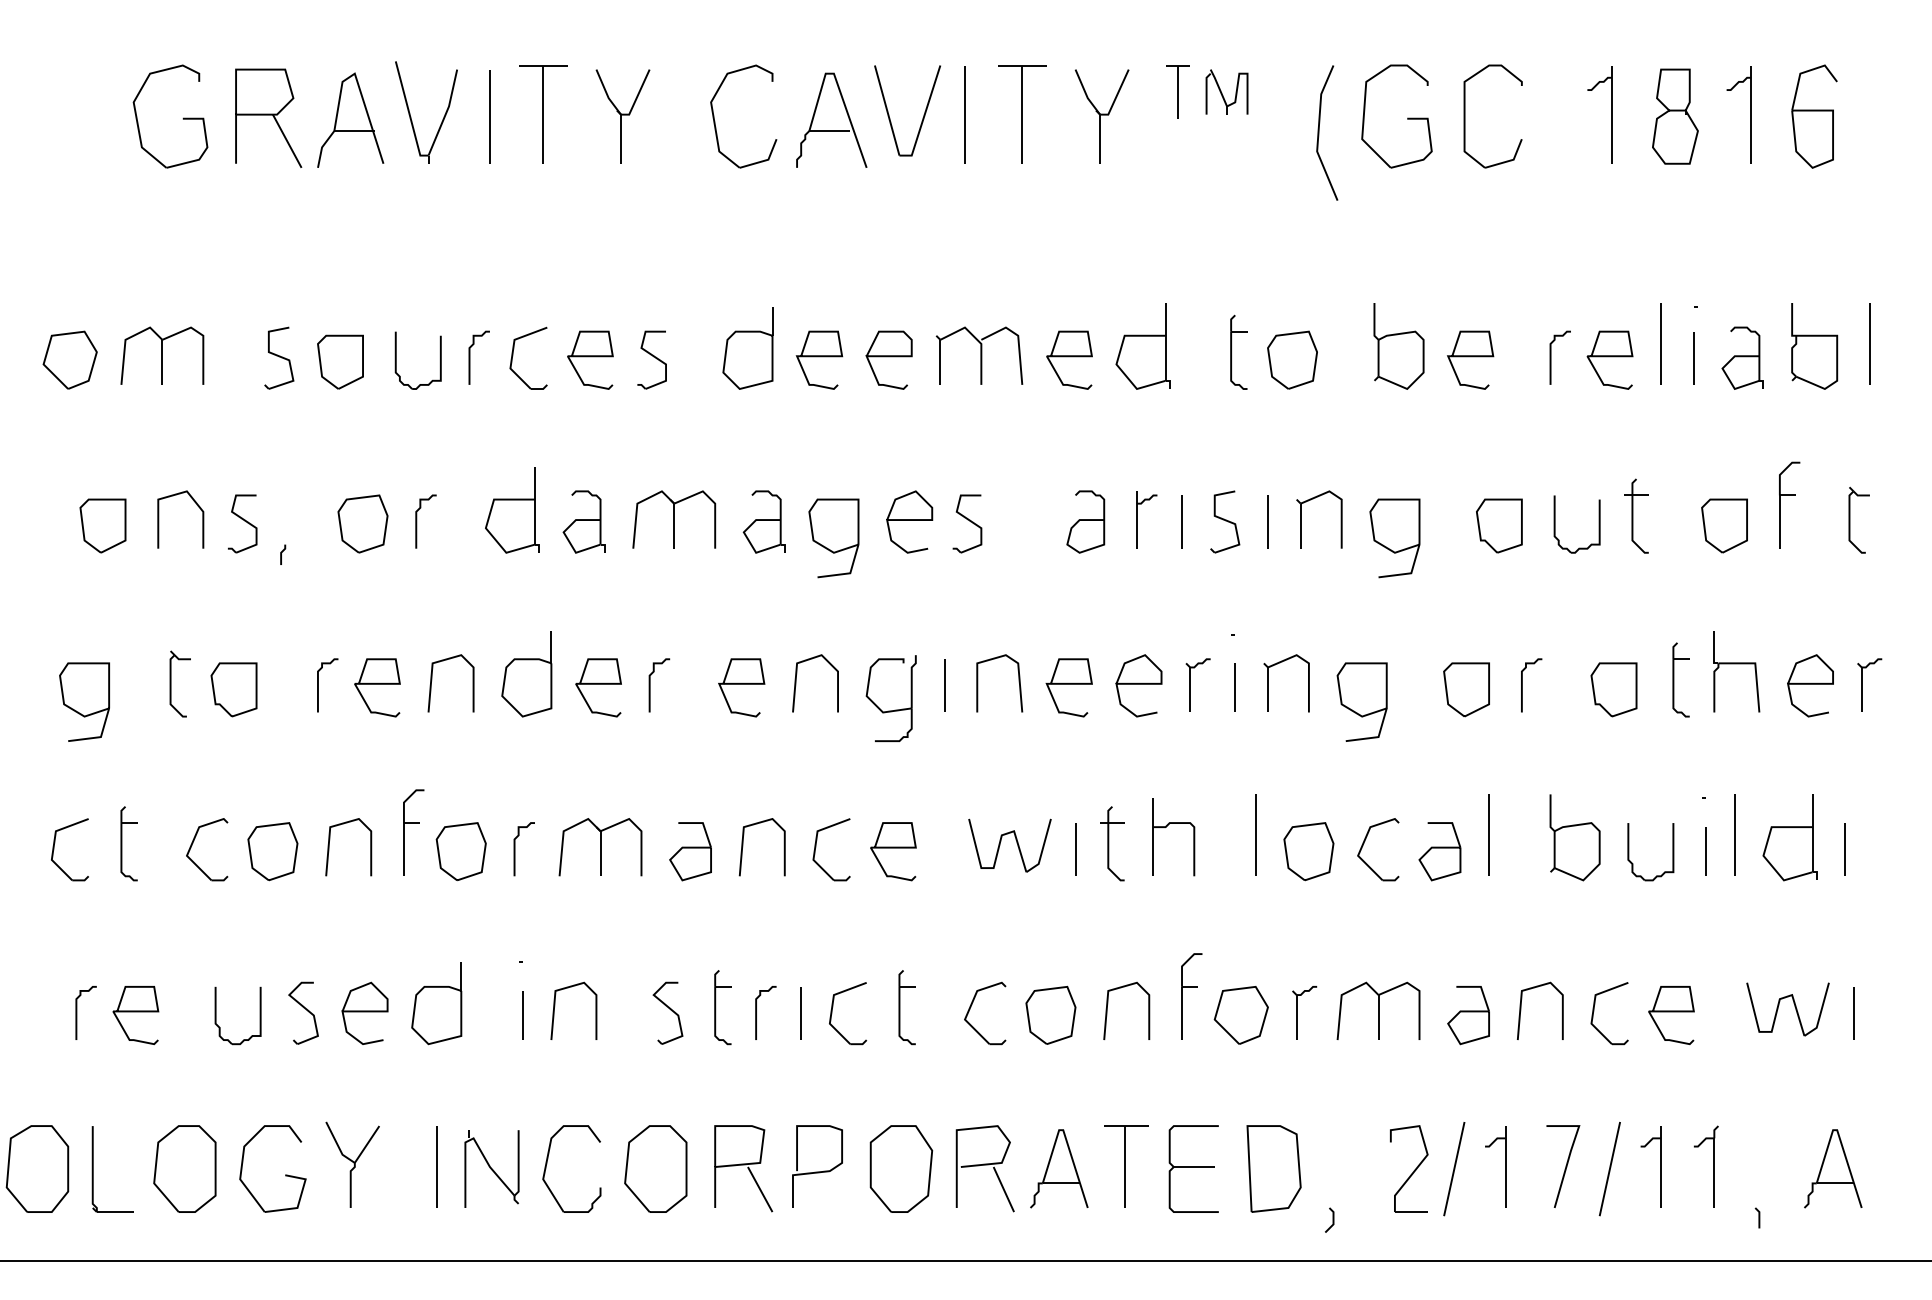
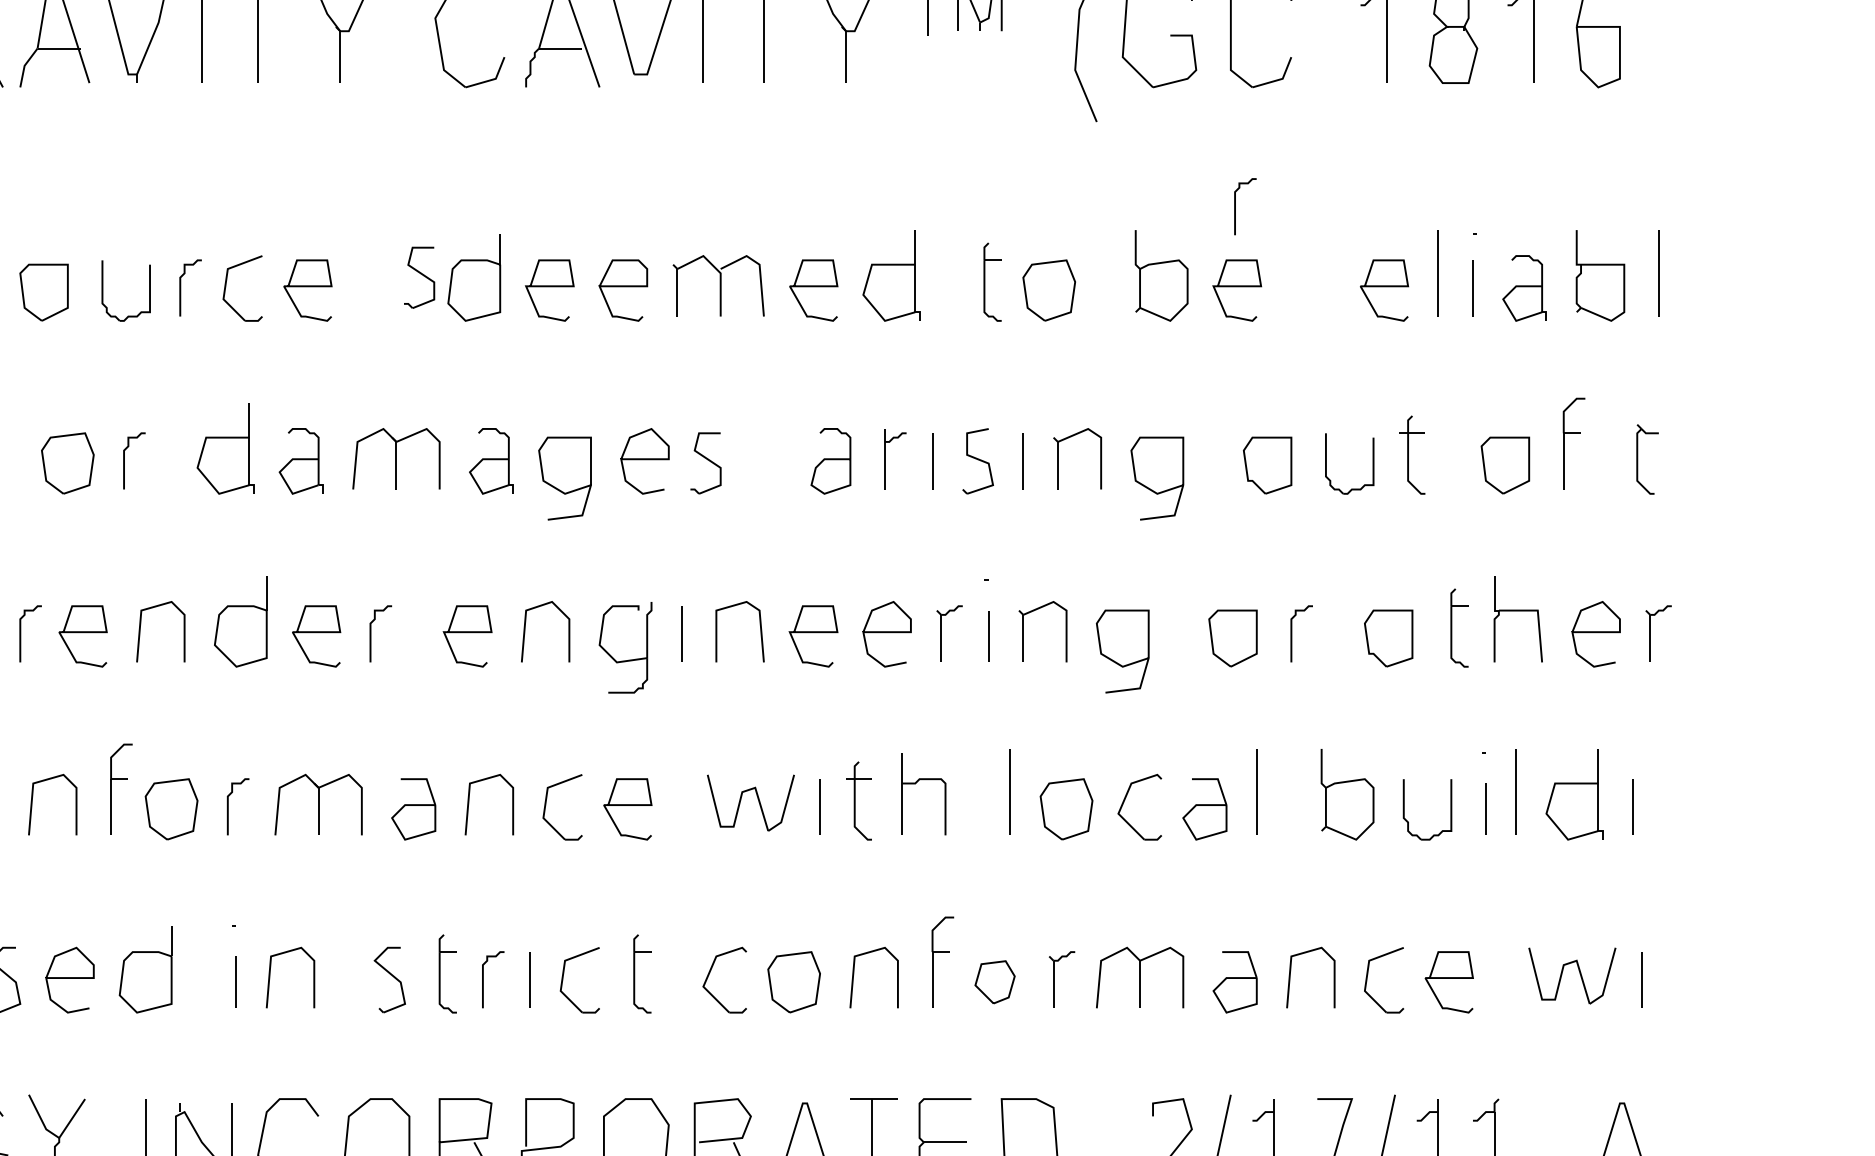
curve: (1551, 357) -> (1236, 206), moved
part: (651, 359) -> (418, 277), moved
part: (1240, 1015) -> (994, 982), size x0.7

